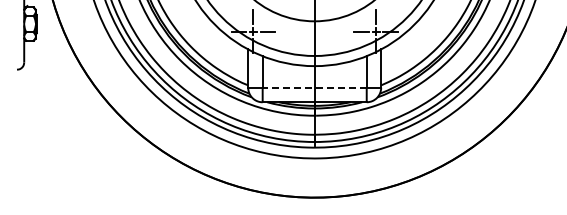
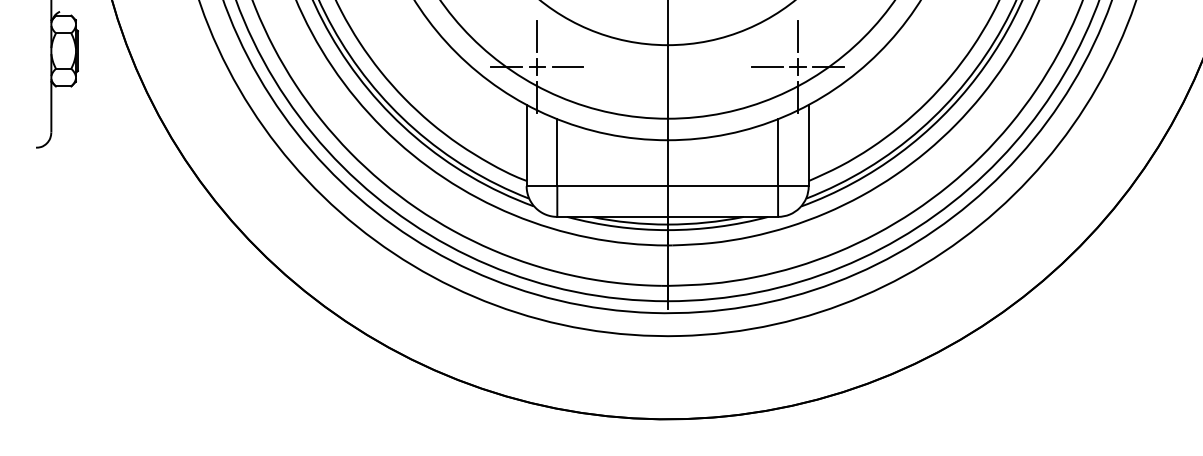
line: (314, 87) -> (667, 185), dashed -> solid

